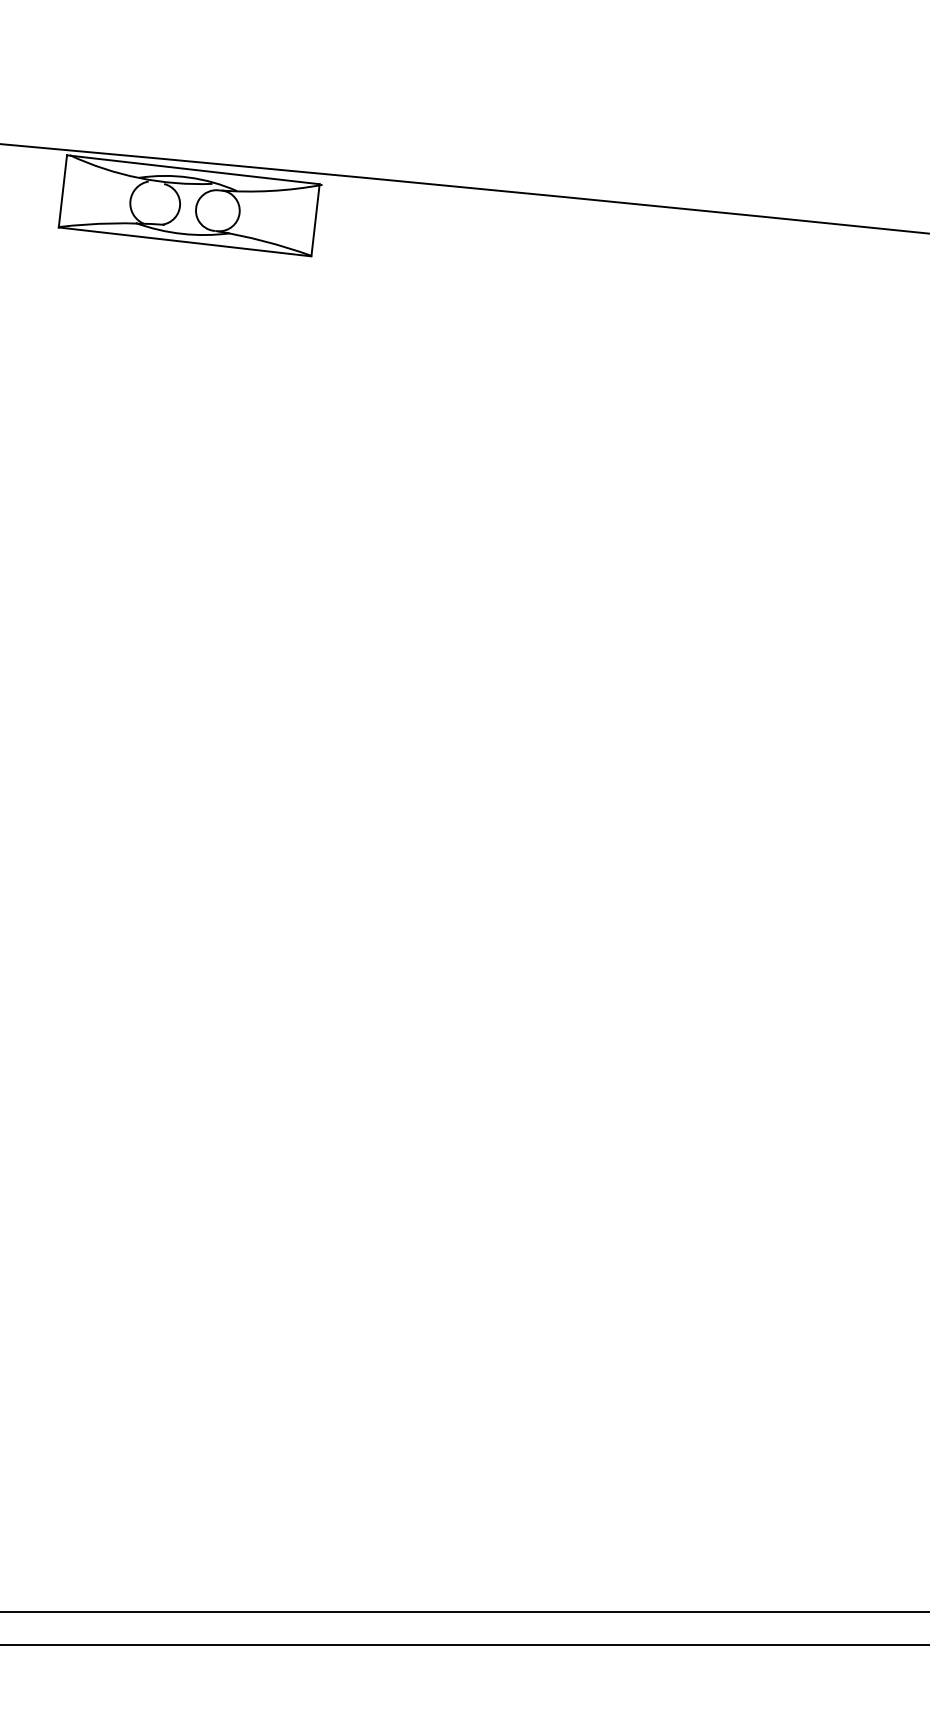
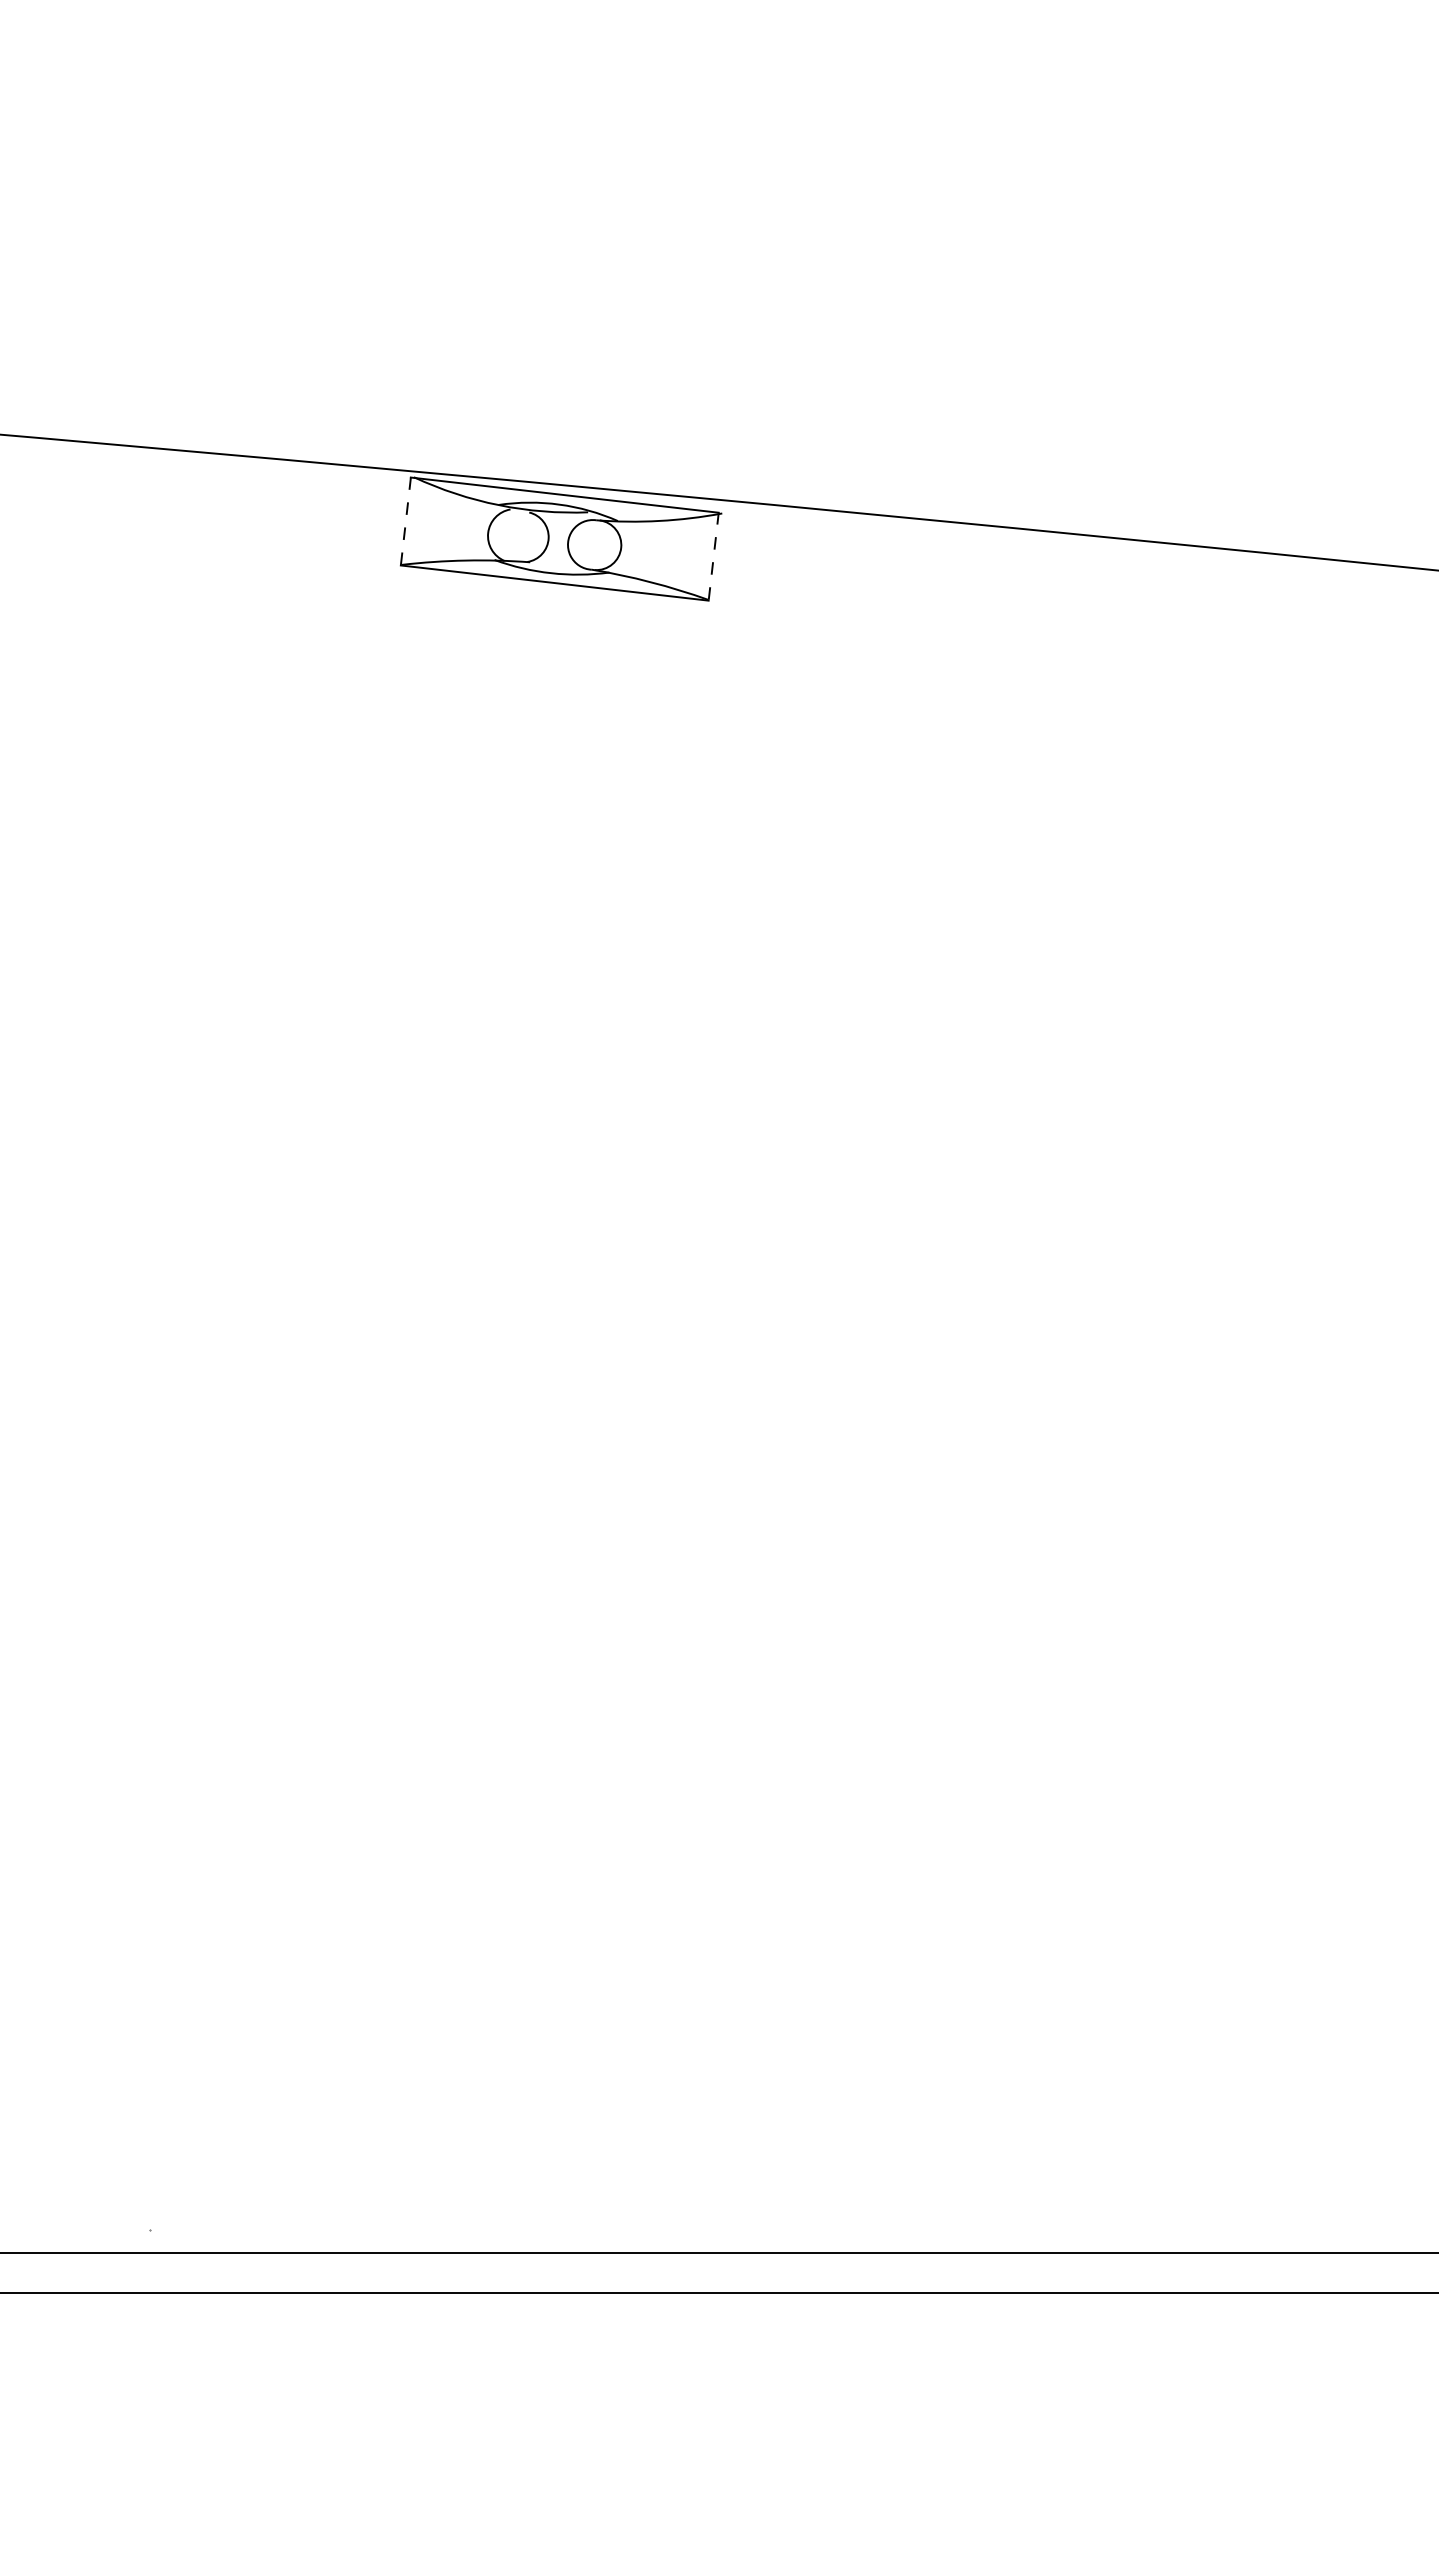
line: (62, 191) -> (405, 521), solid -> dashed
line: (315, 220) -> (713, 556), solid -> dashed

